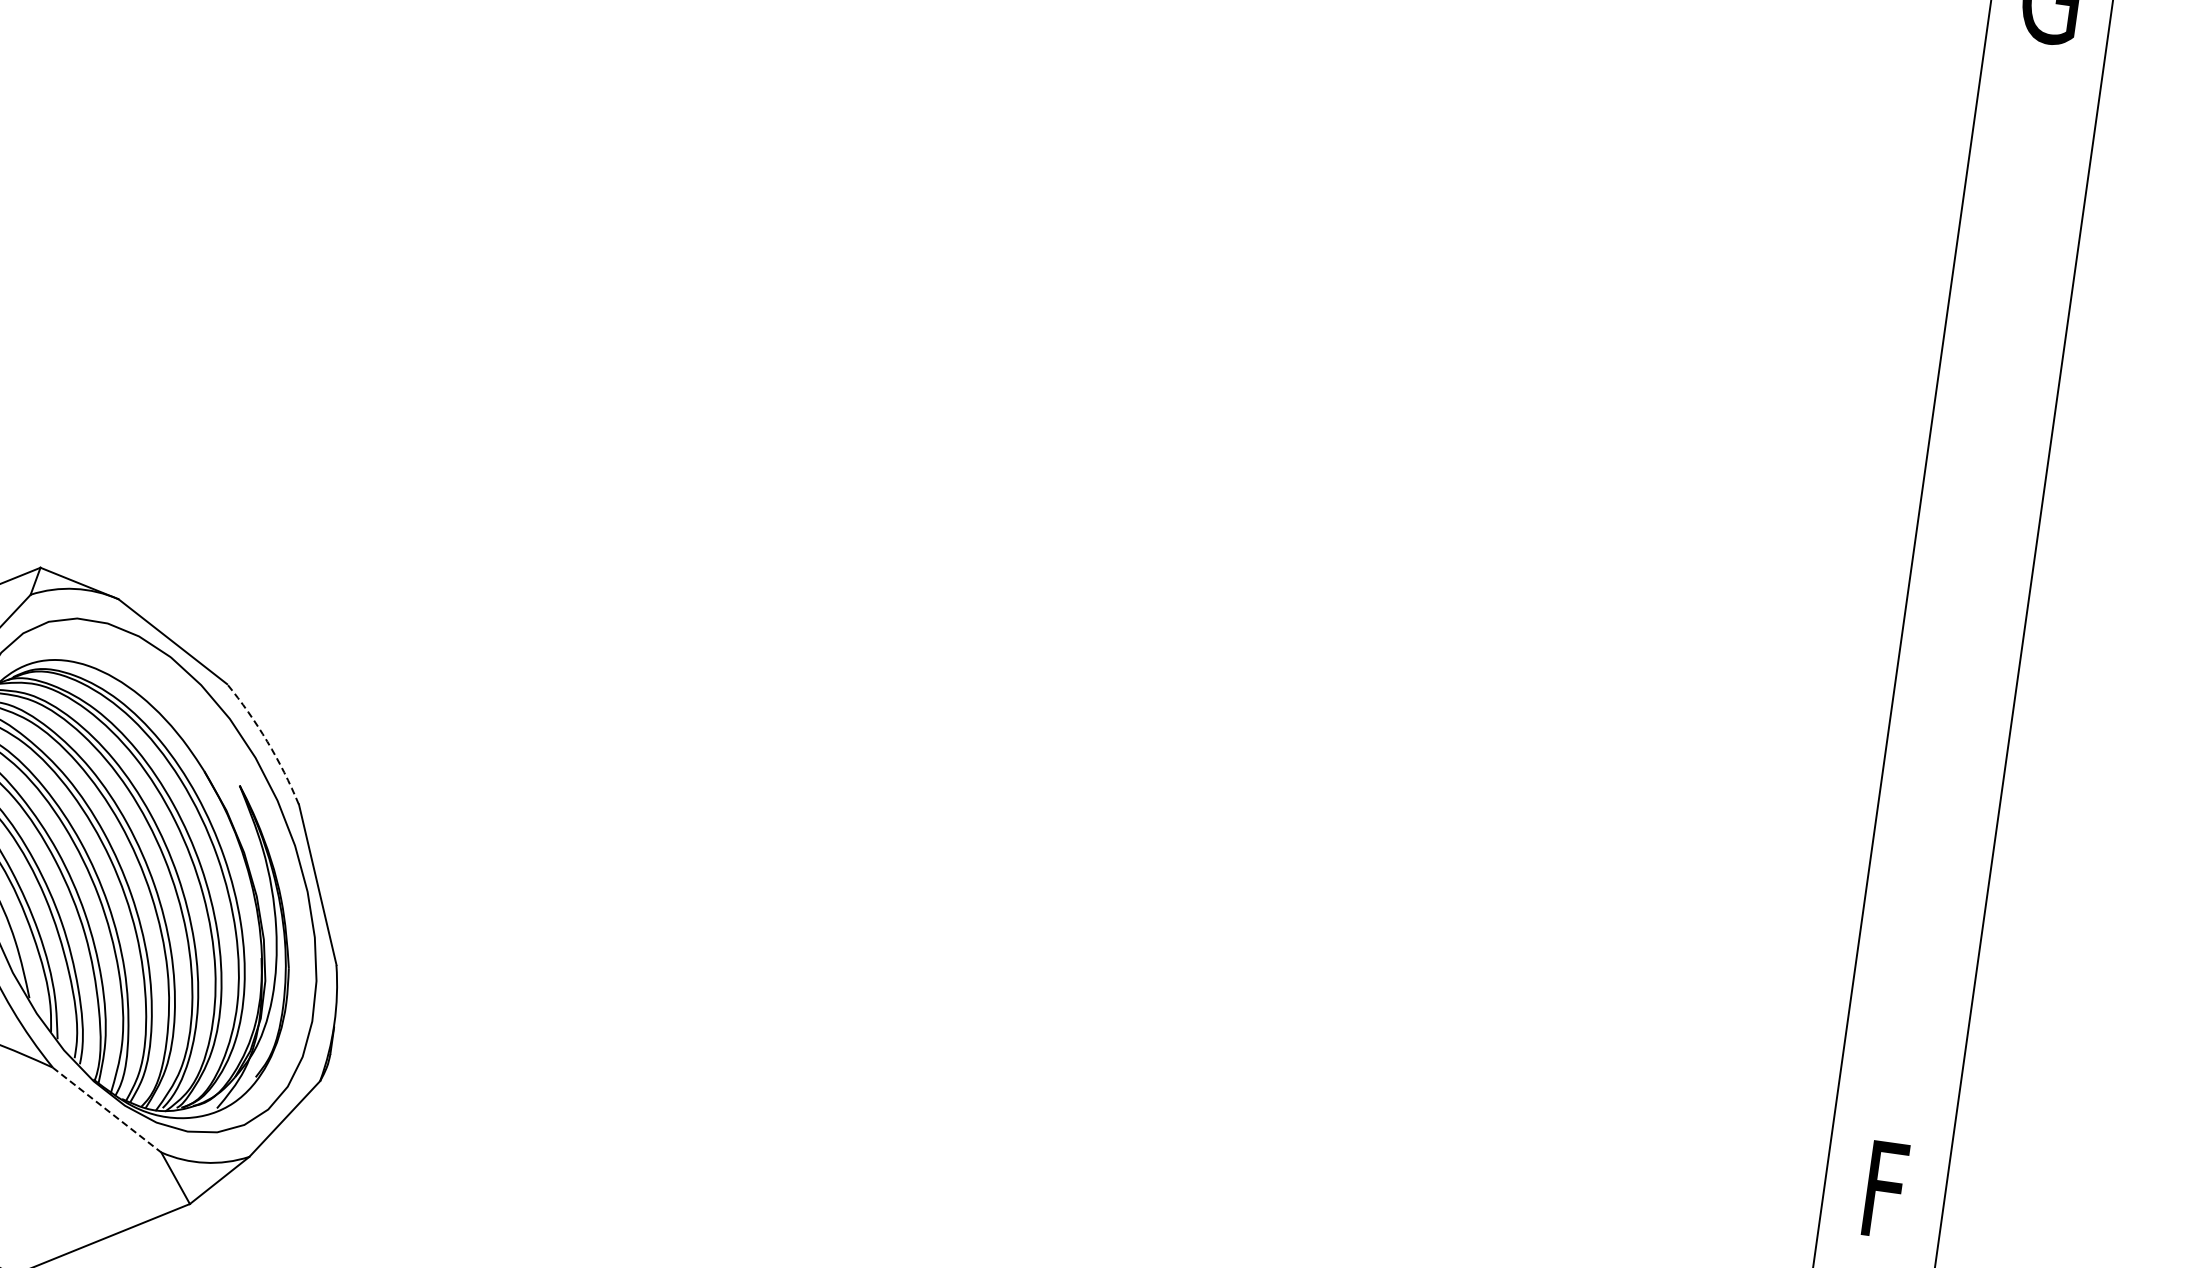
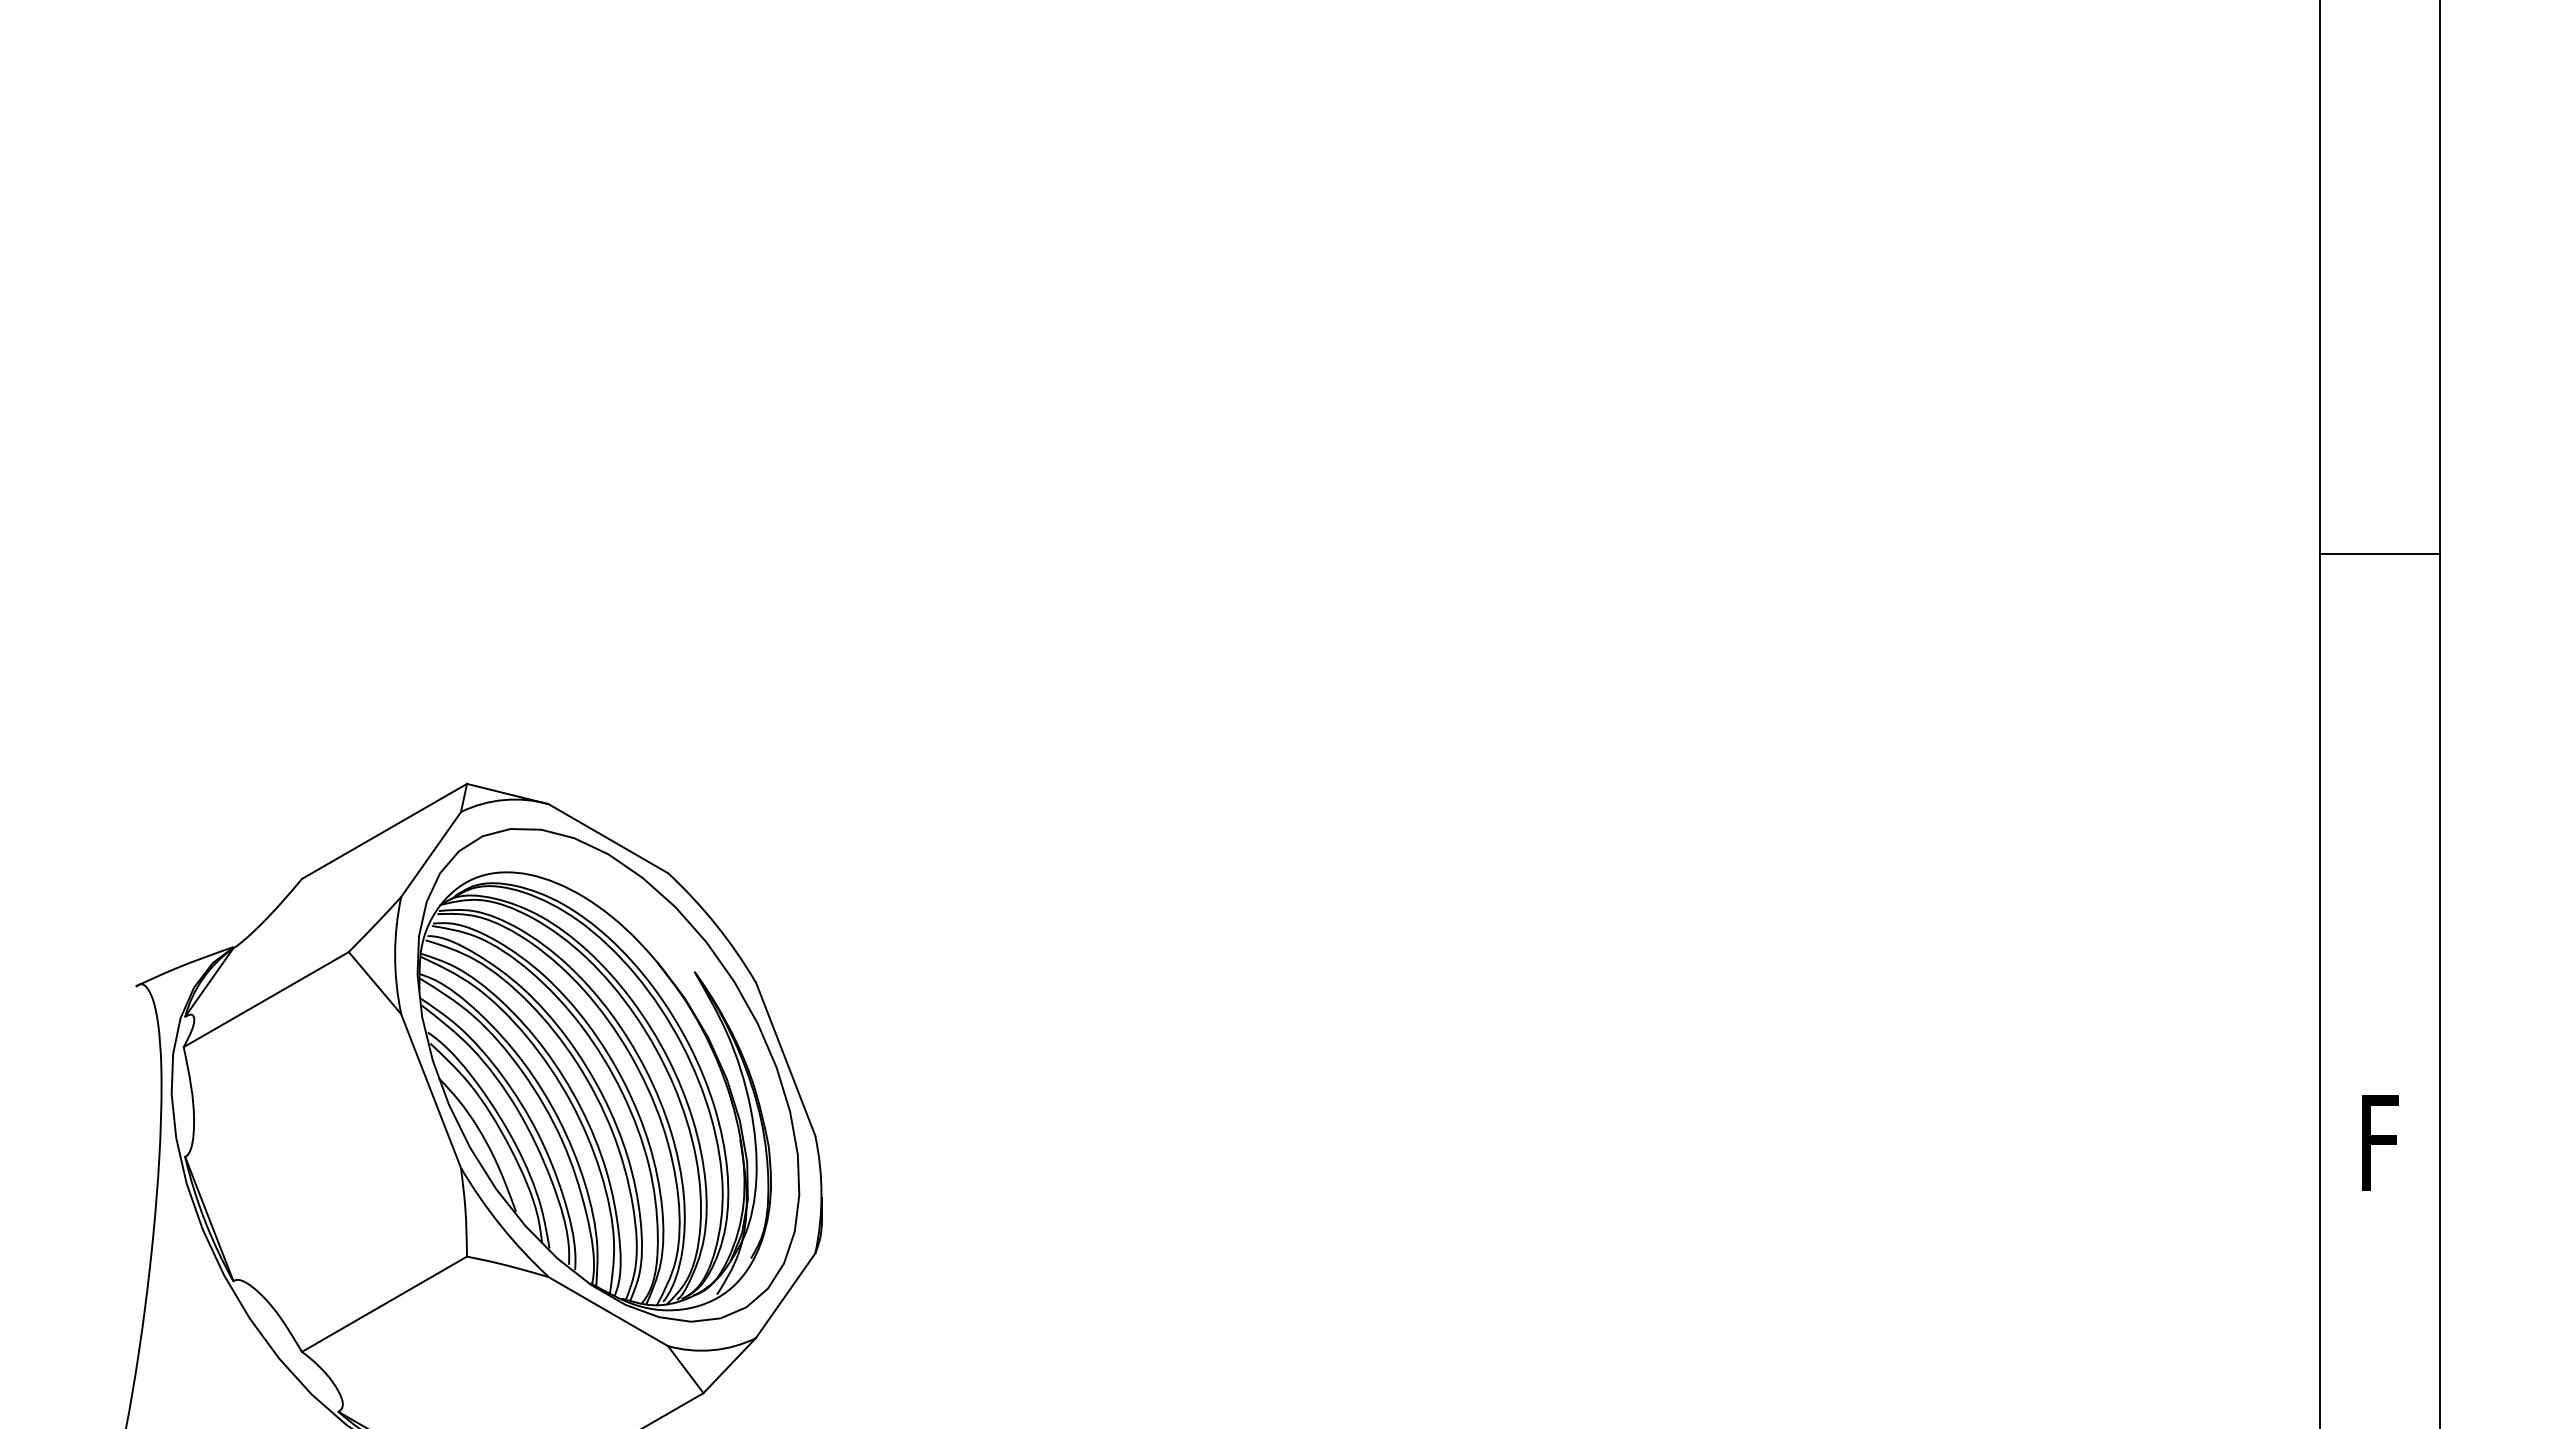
line: (1966, 605) -> (2379, 553), added
arc: (267, 741) -> (715, 924), dashed -> solid
line: (107, 1109) -> (608, 1311), dashed -> solid

